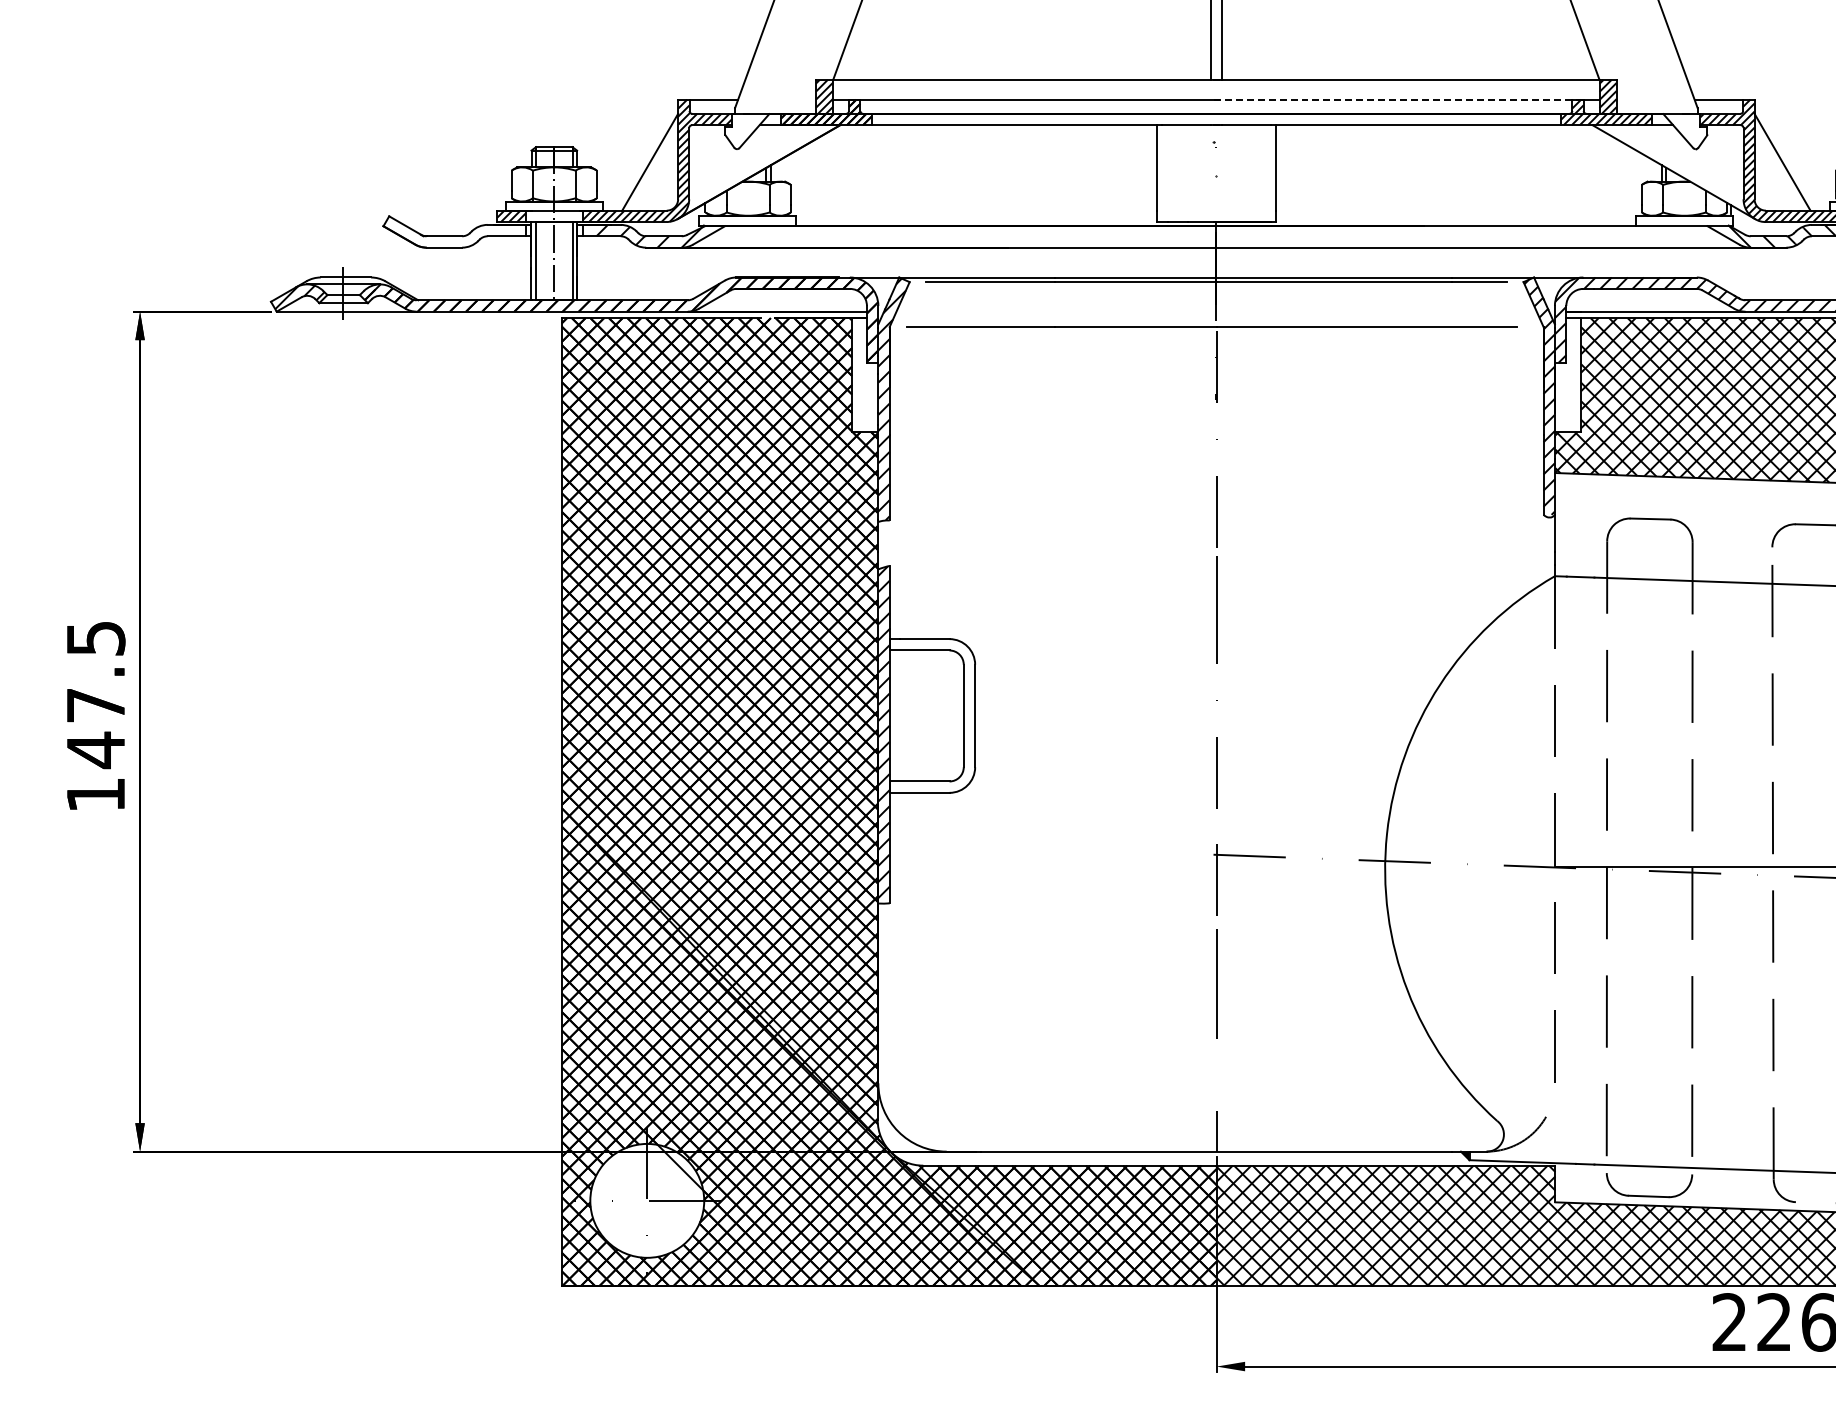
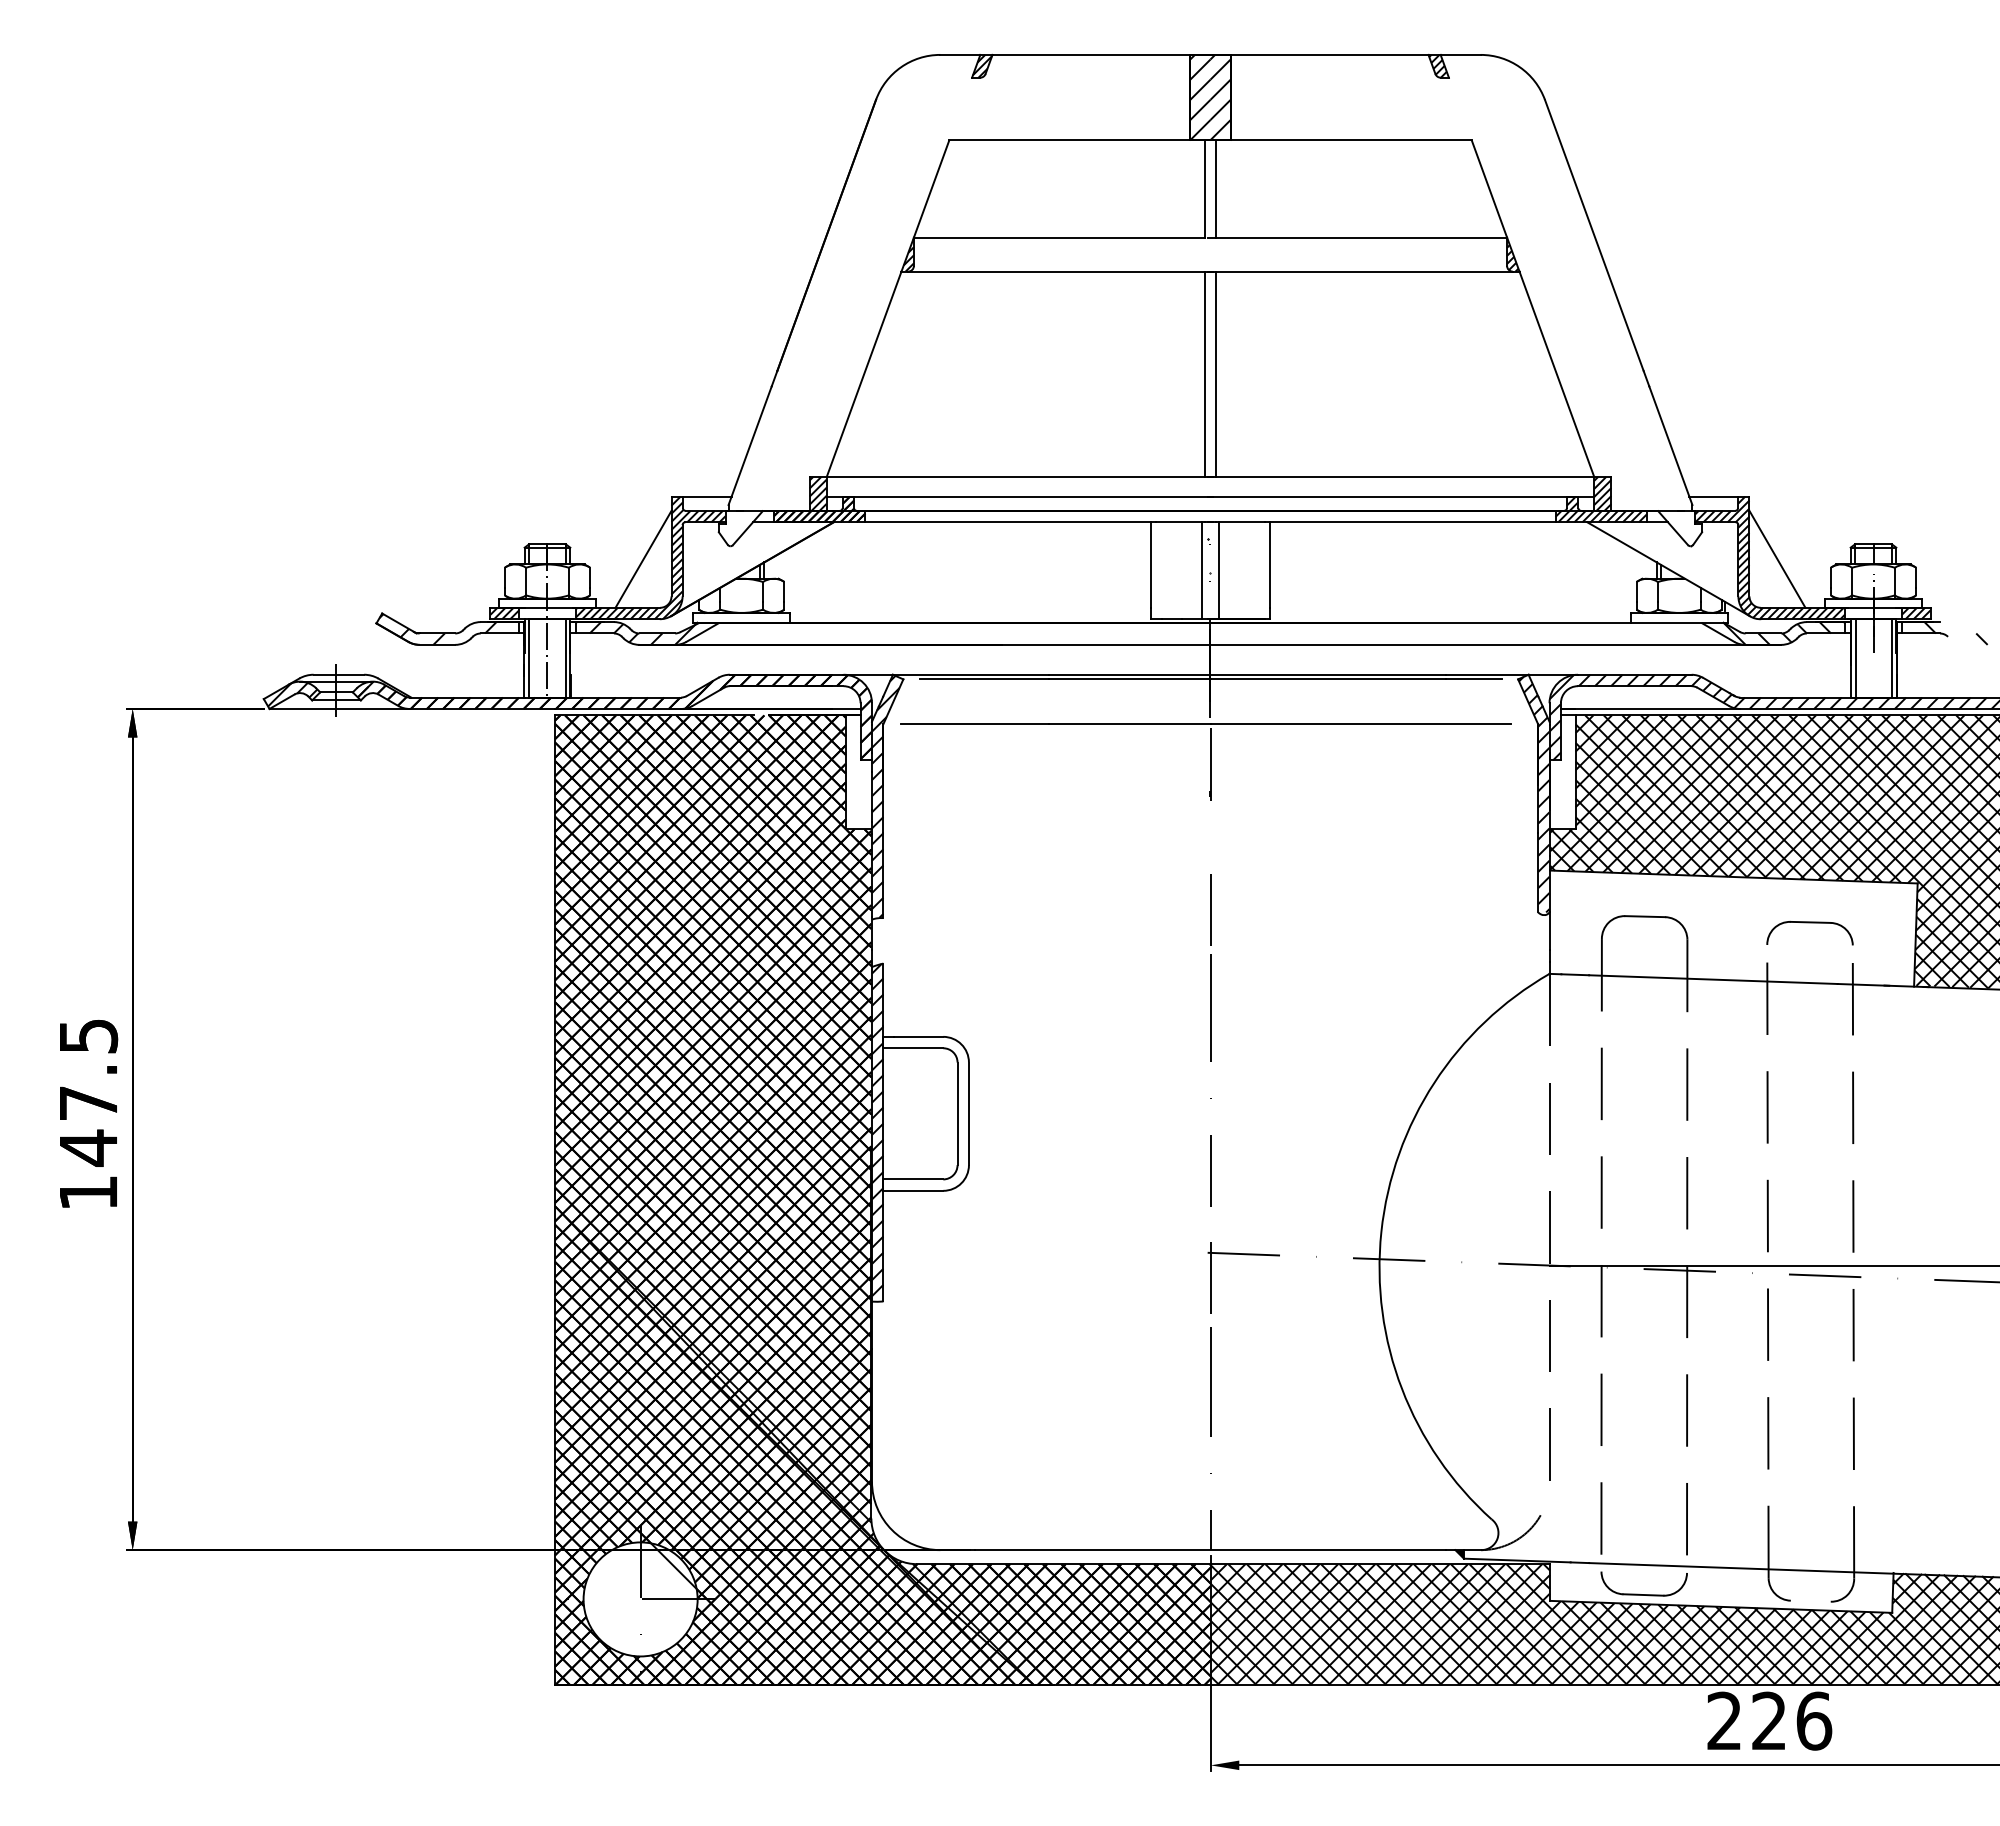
line: (1399, 99) -> (1393, 496), dashed -> solid
line: (1207, 173) -> (1201, 570), added
line: (1224, 173) -> (1218, 570), added
hatch: (444, 232) -> (437, 629), added

